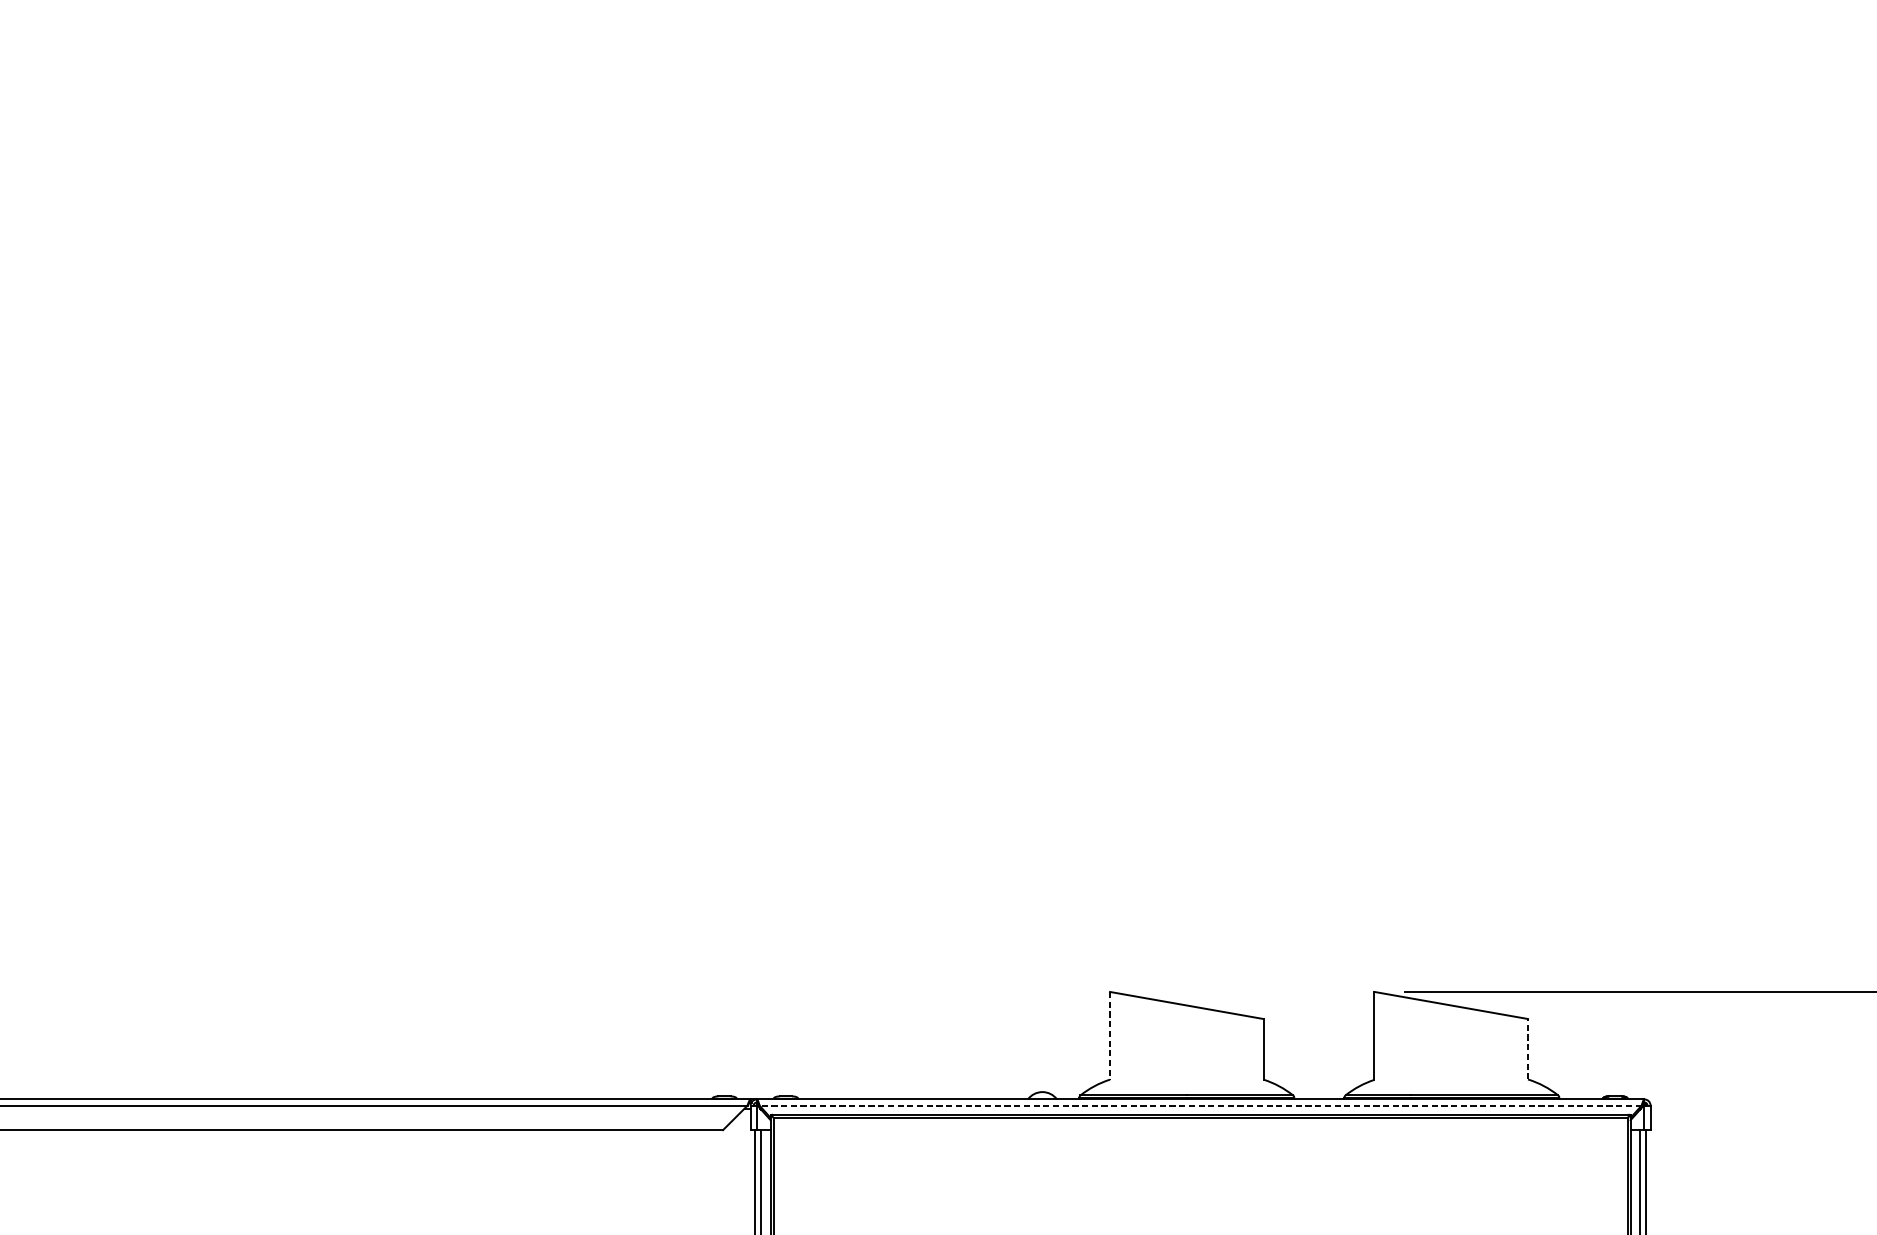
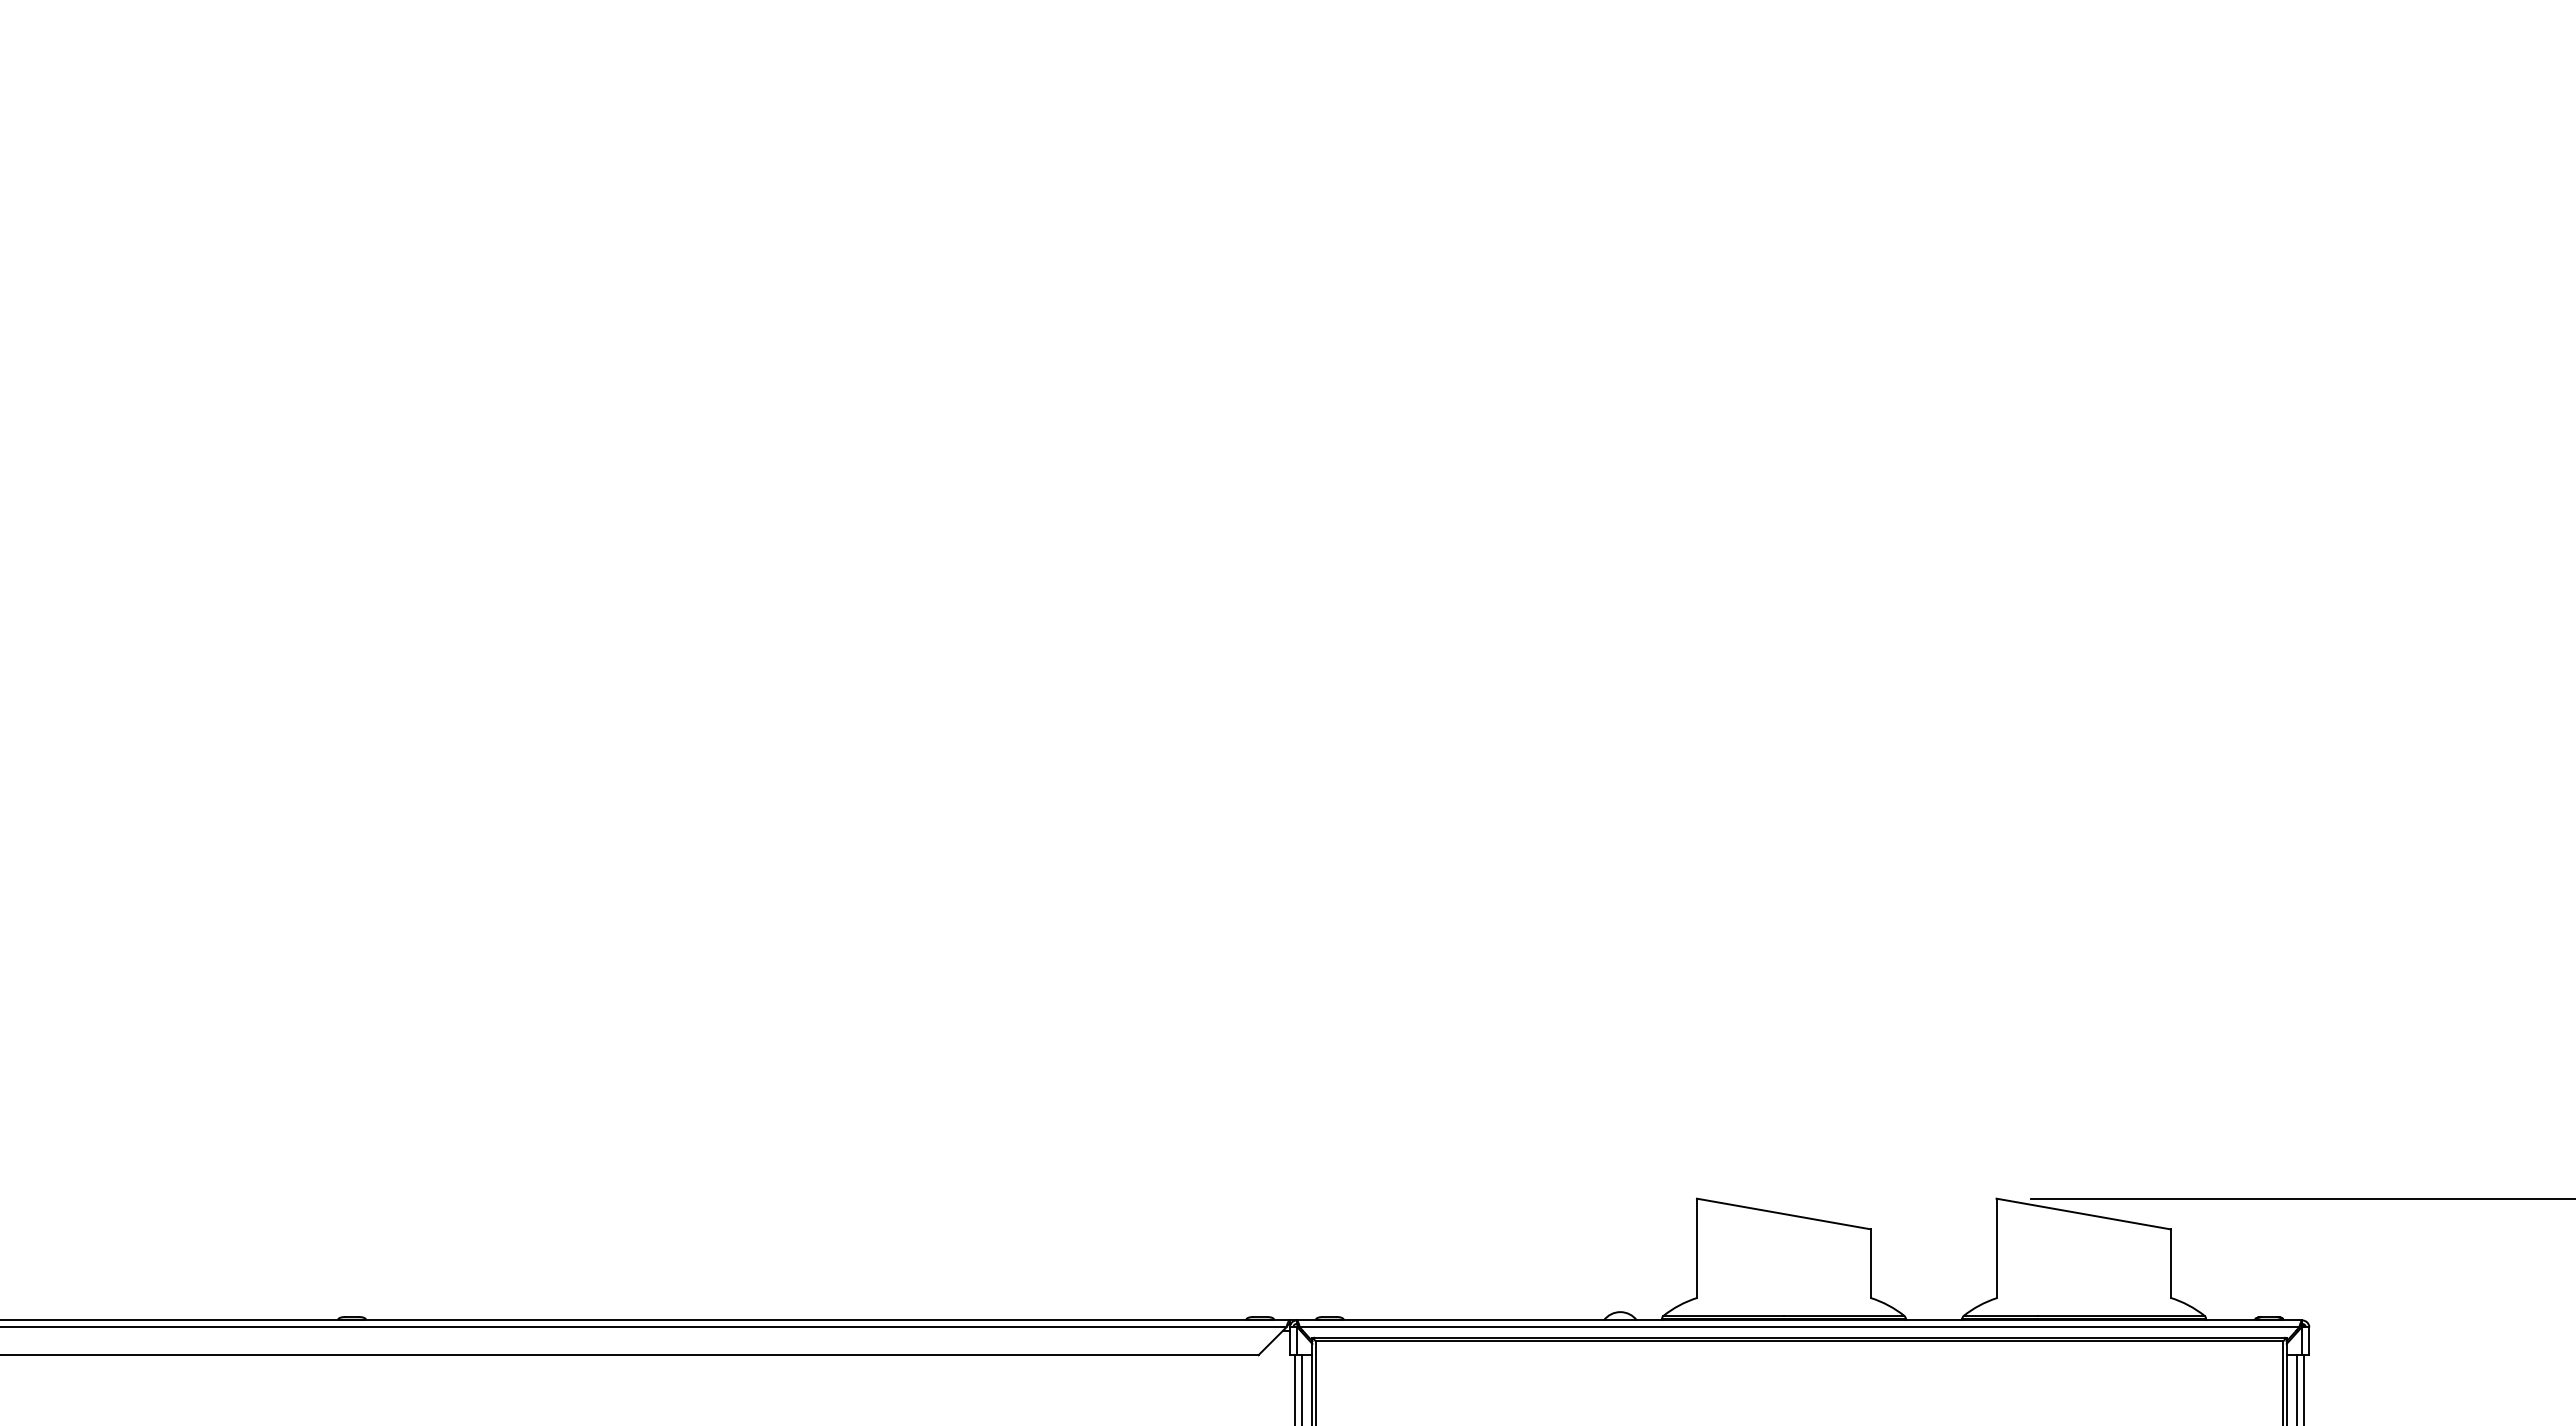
line: (1109, 1035) -> (1696, 1248), dashed -> solid
line: (1528, 1049) -> (2170, 1263), dashed -> solid
line: (1200, 1105) -> (1799, 1327), dashed -> solid

